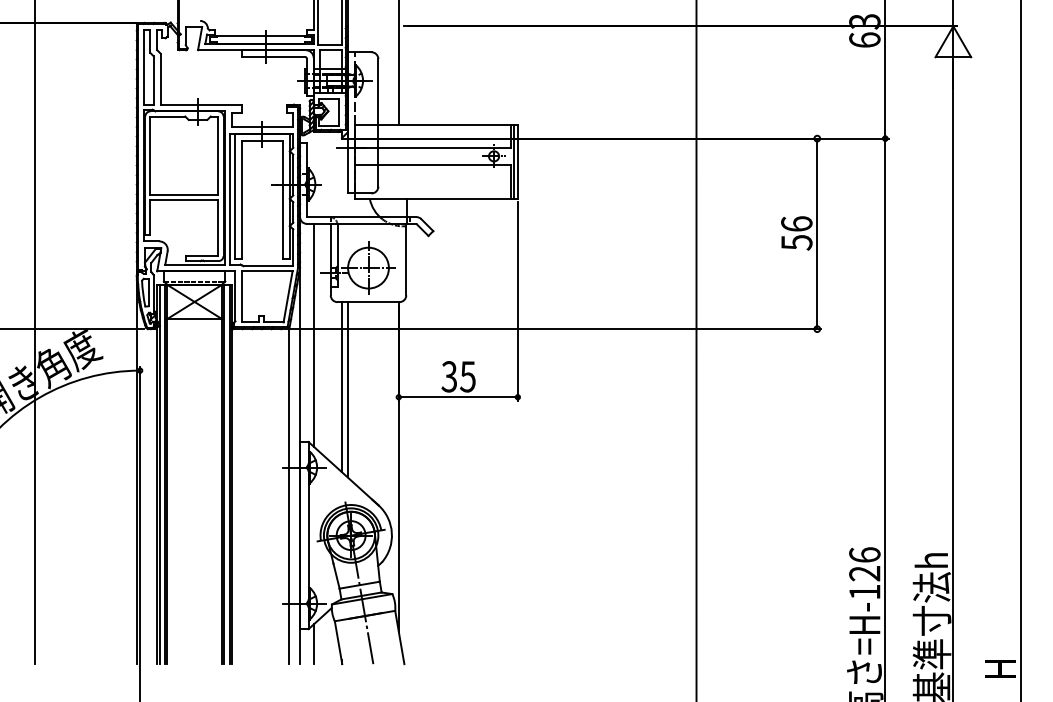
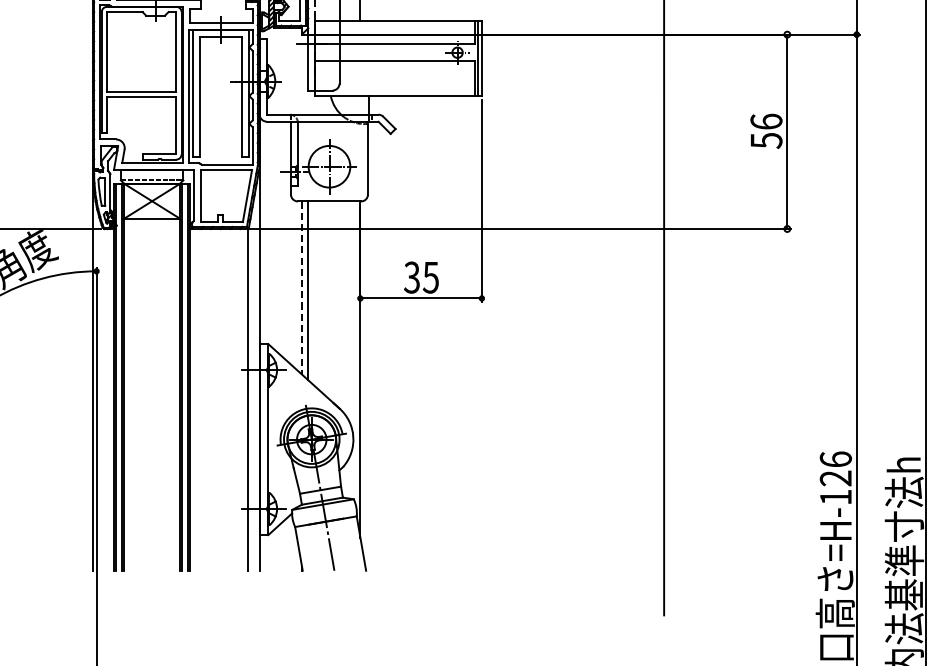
line: (313, 334) -> (273, 234), removed
line: (341, 387) -> (301, 288), solid -> dashed
line: (313, 644) -> (273, 550), removed

